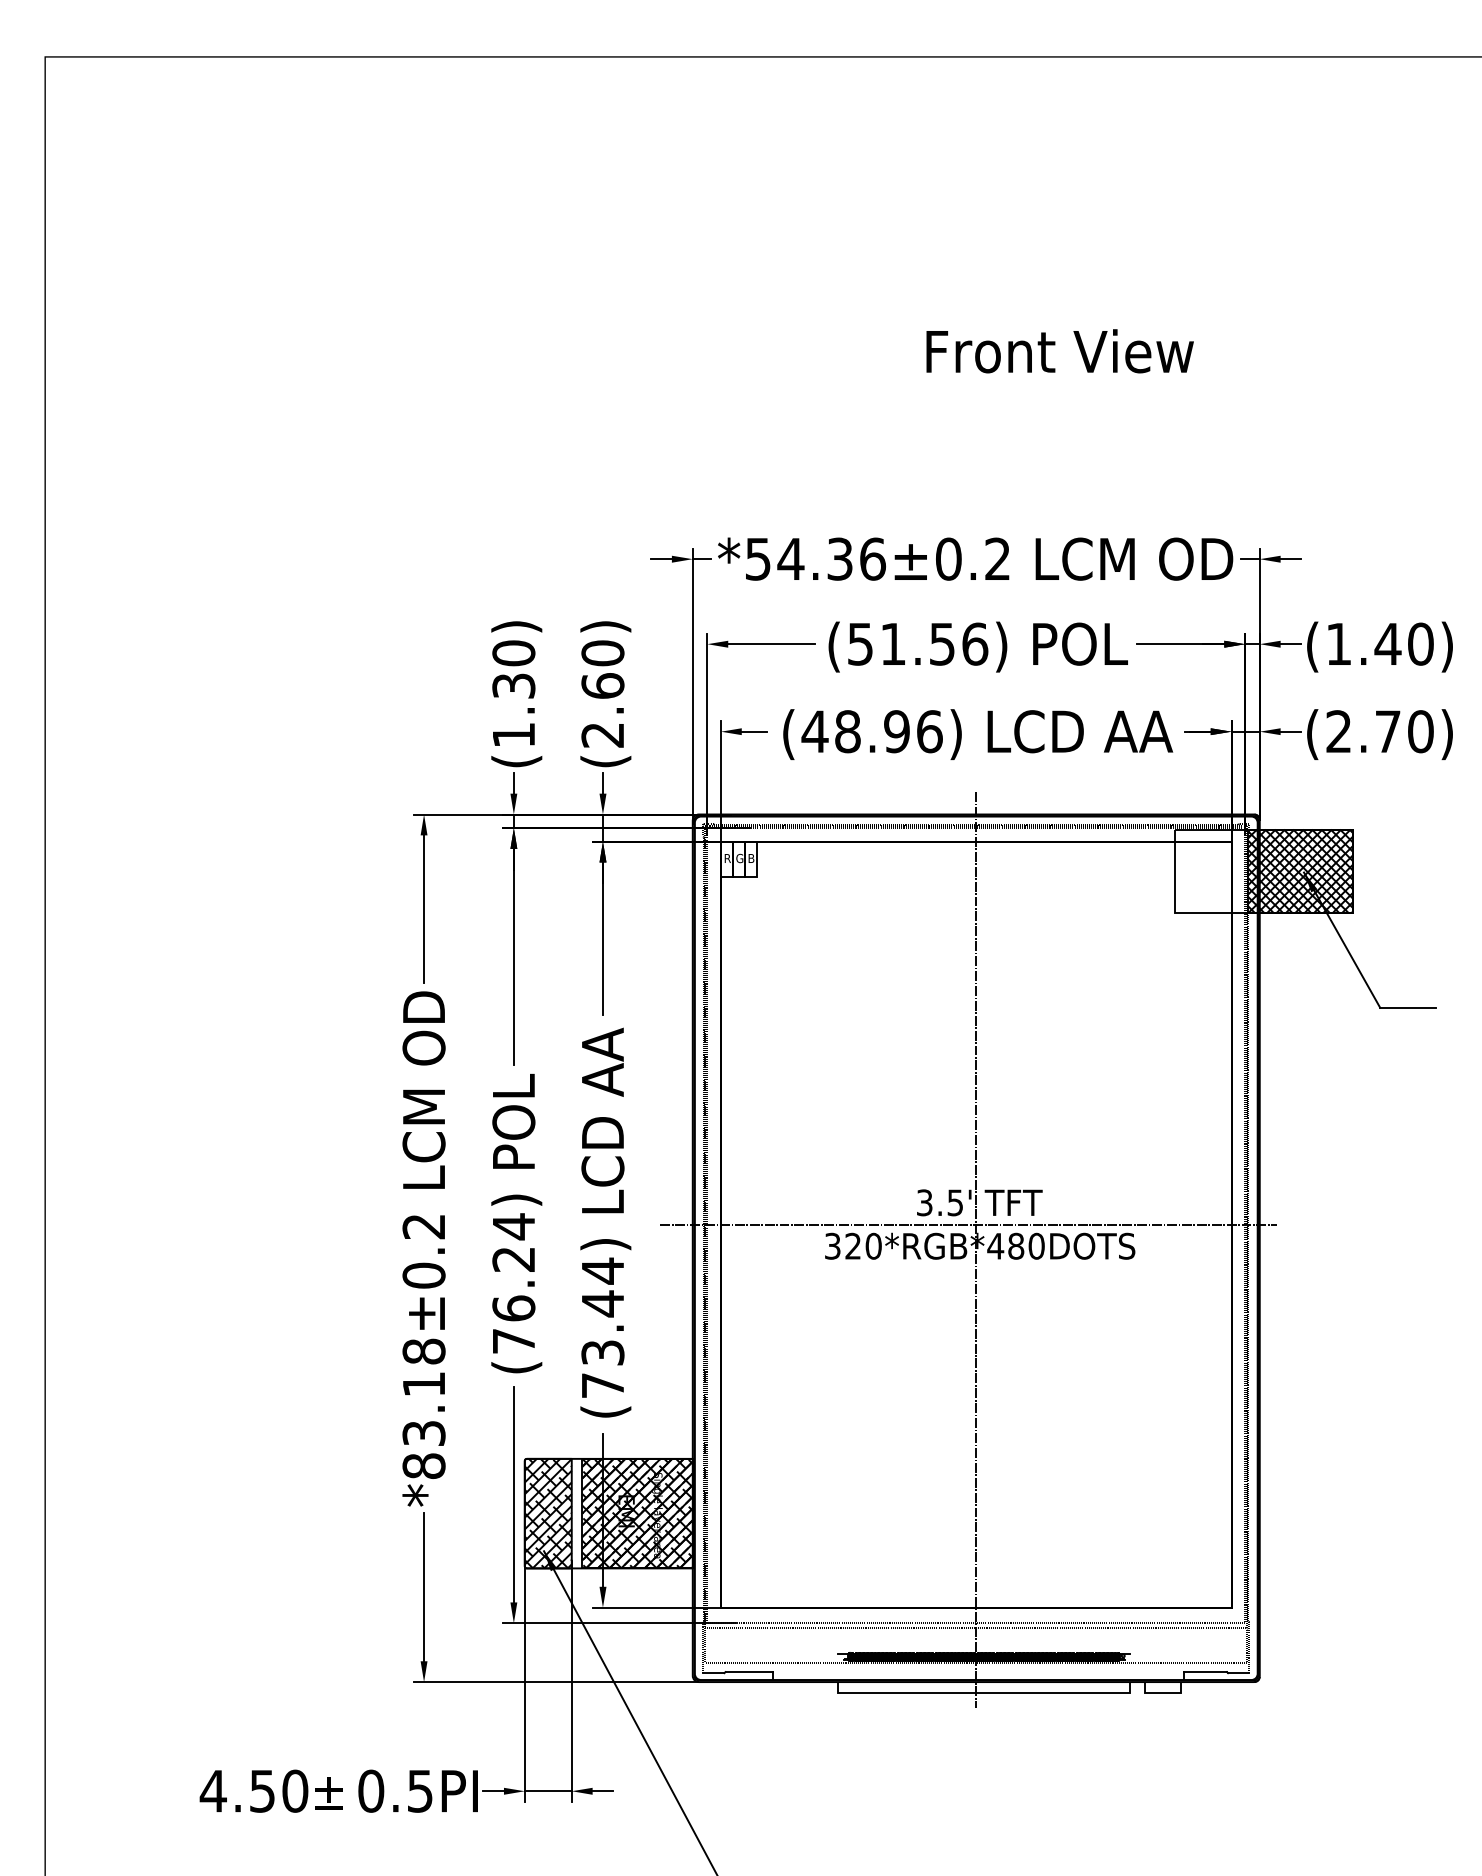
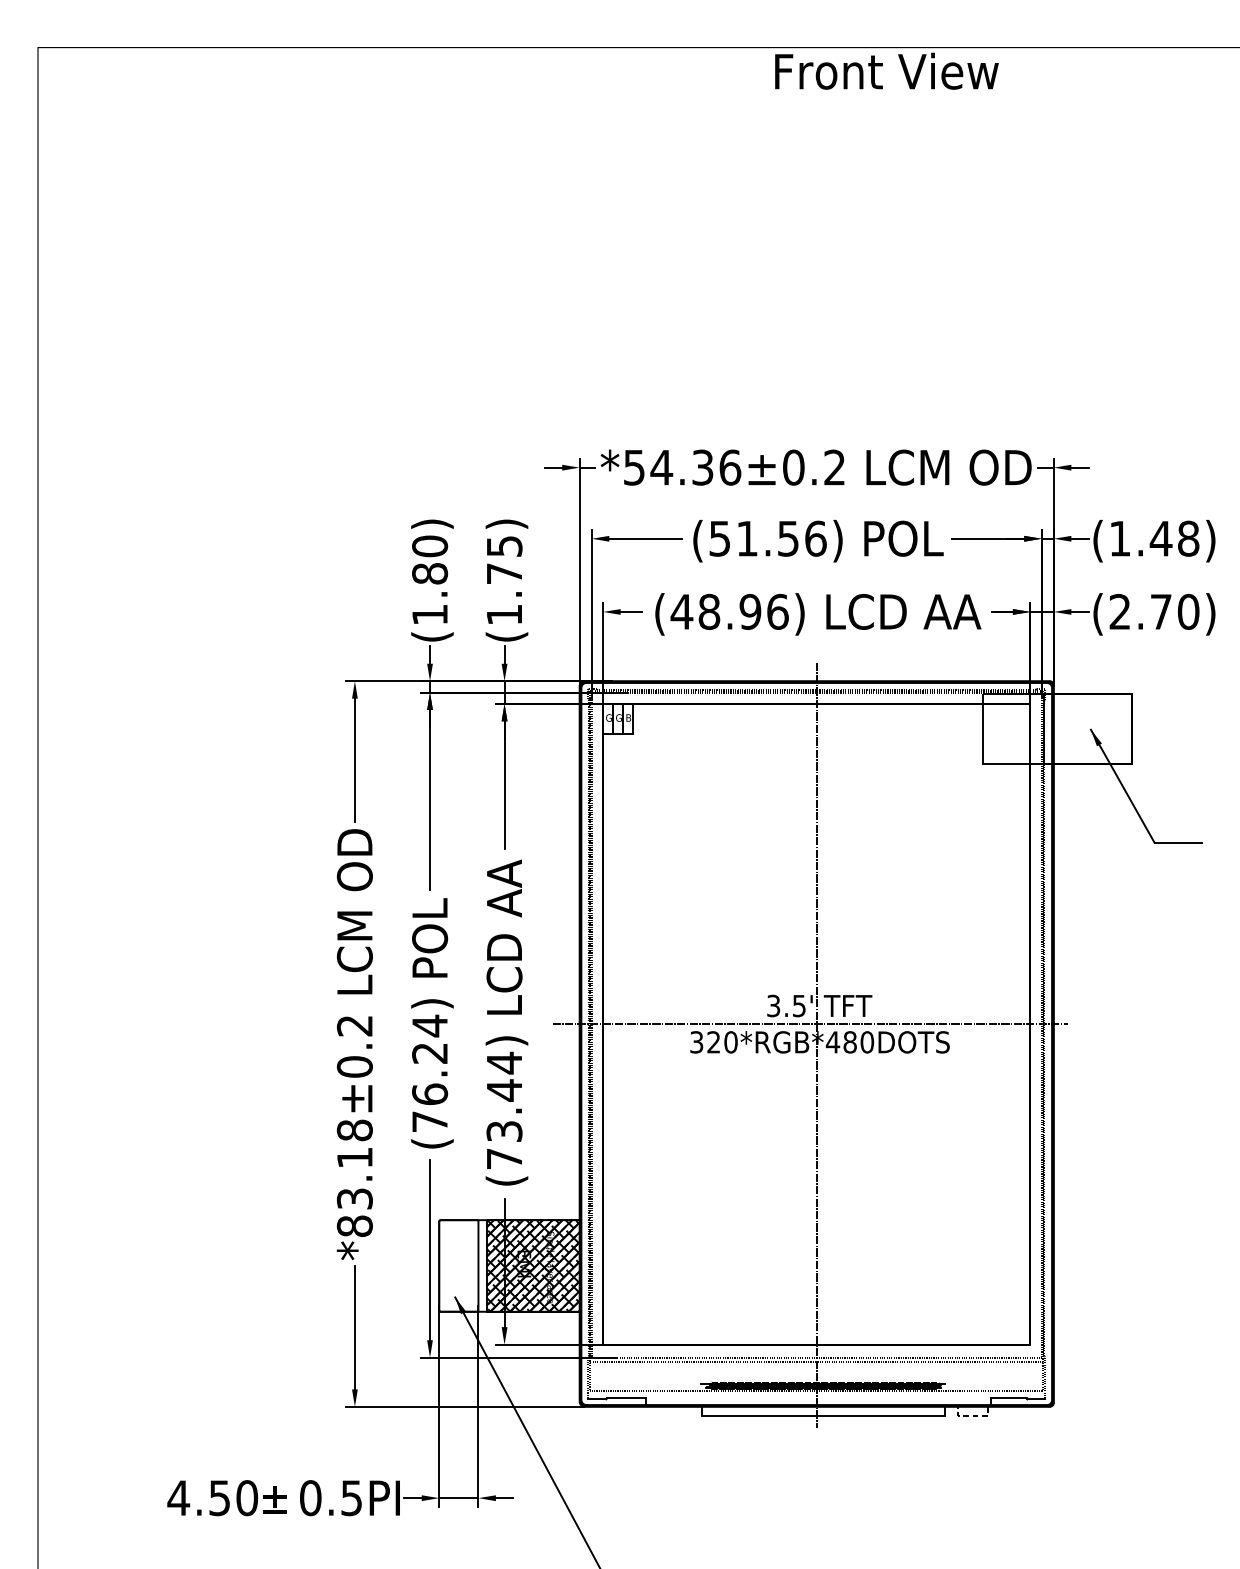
text: (1059, 351) -> (886, 71), moved
text: (1420, 643) -> (1188, 538), (1.40) -> (1.48)
text: (513, 685) -> (429, 573), (1.30) -> (1.80)
text: (602, 693) -> (504, 580), (2.60) -> (1.75)
text: (727, 858) -> (608, 718), R -> G
hatch: (1300, 871) -> (1087, 728), removed
hatch: (547, 1513) -> (458, 1265), removed
line: (1162, 1692) -> (972, 1415), solid -> dashed

